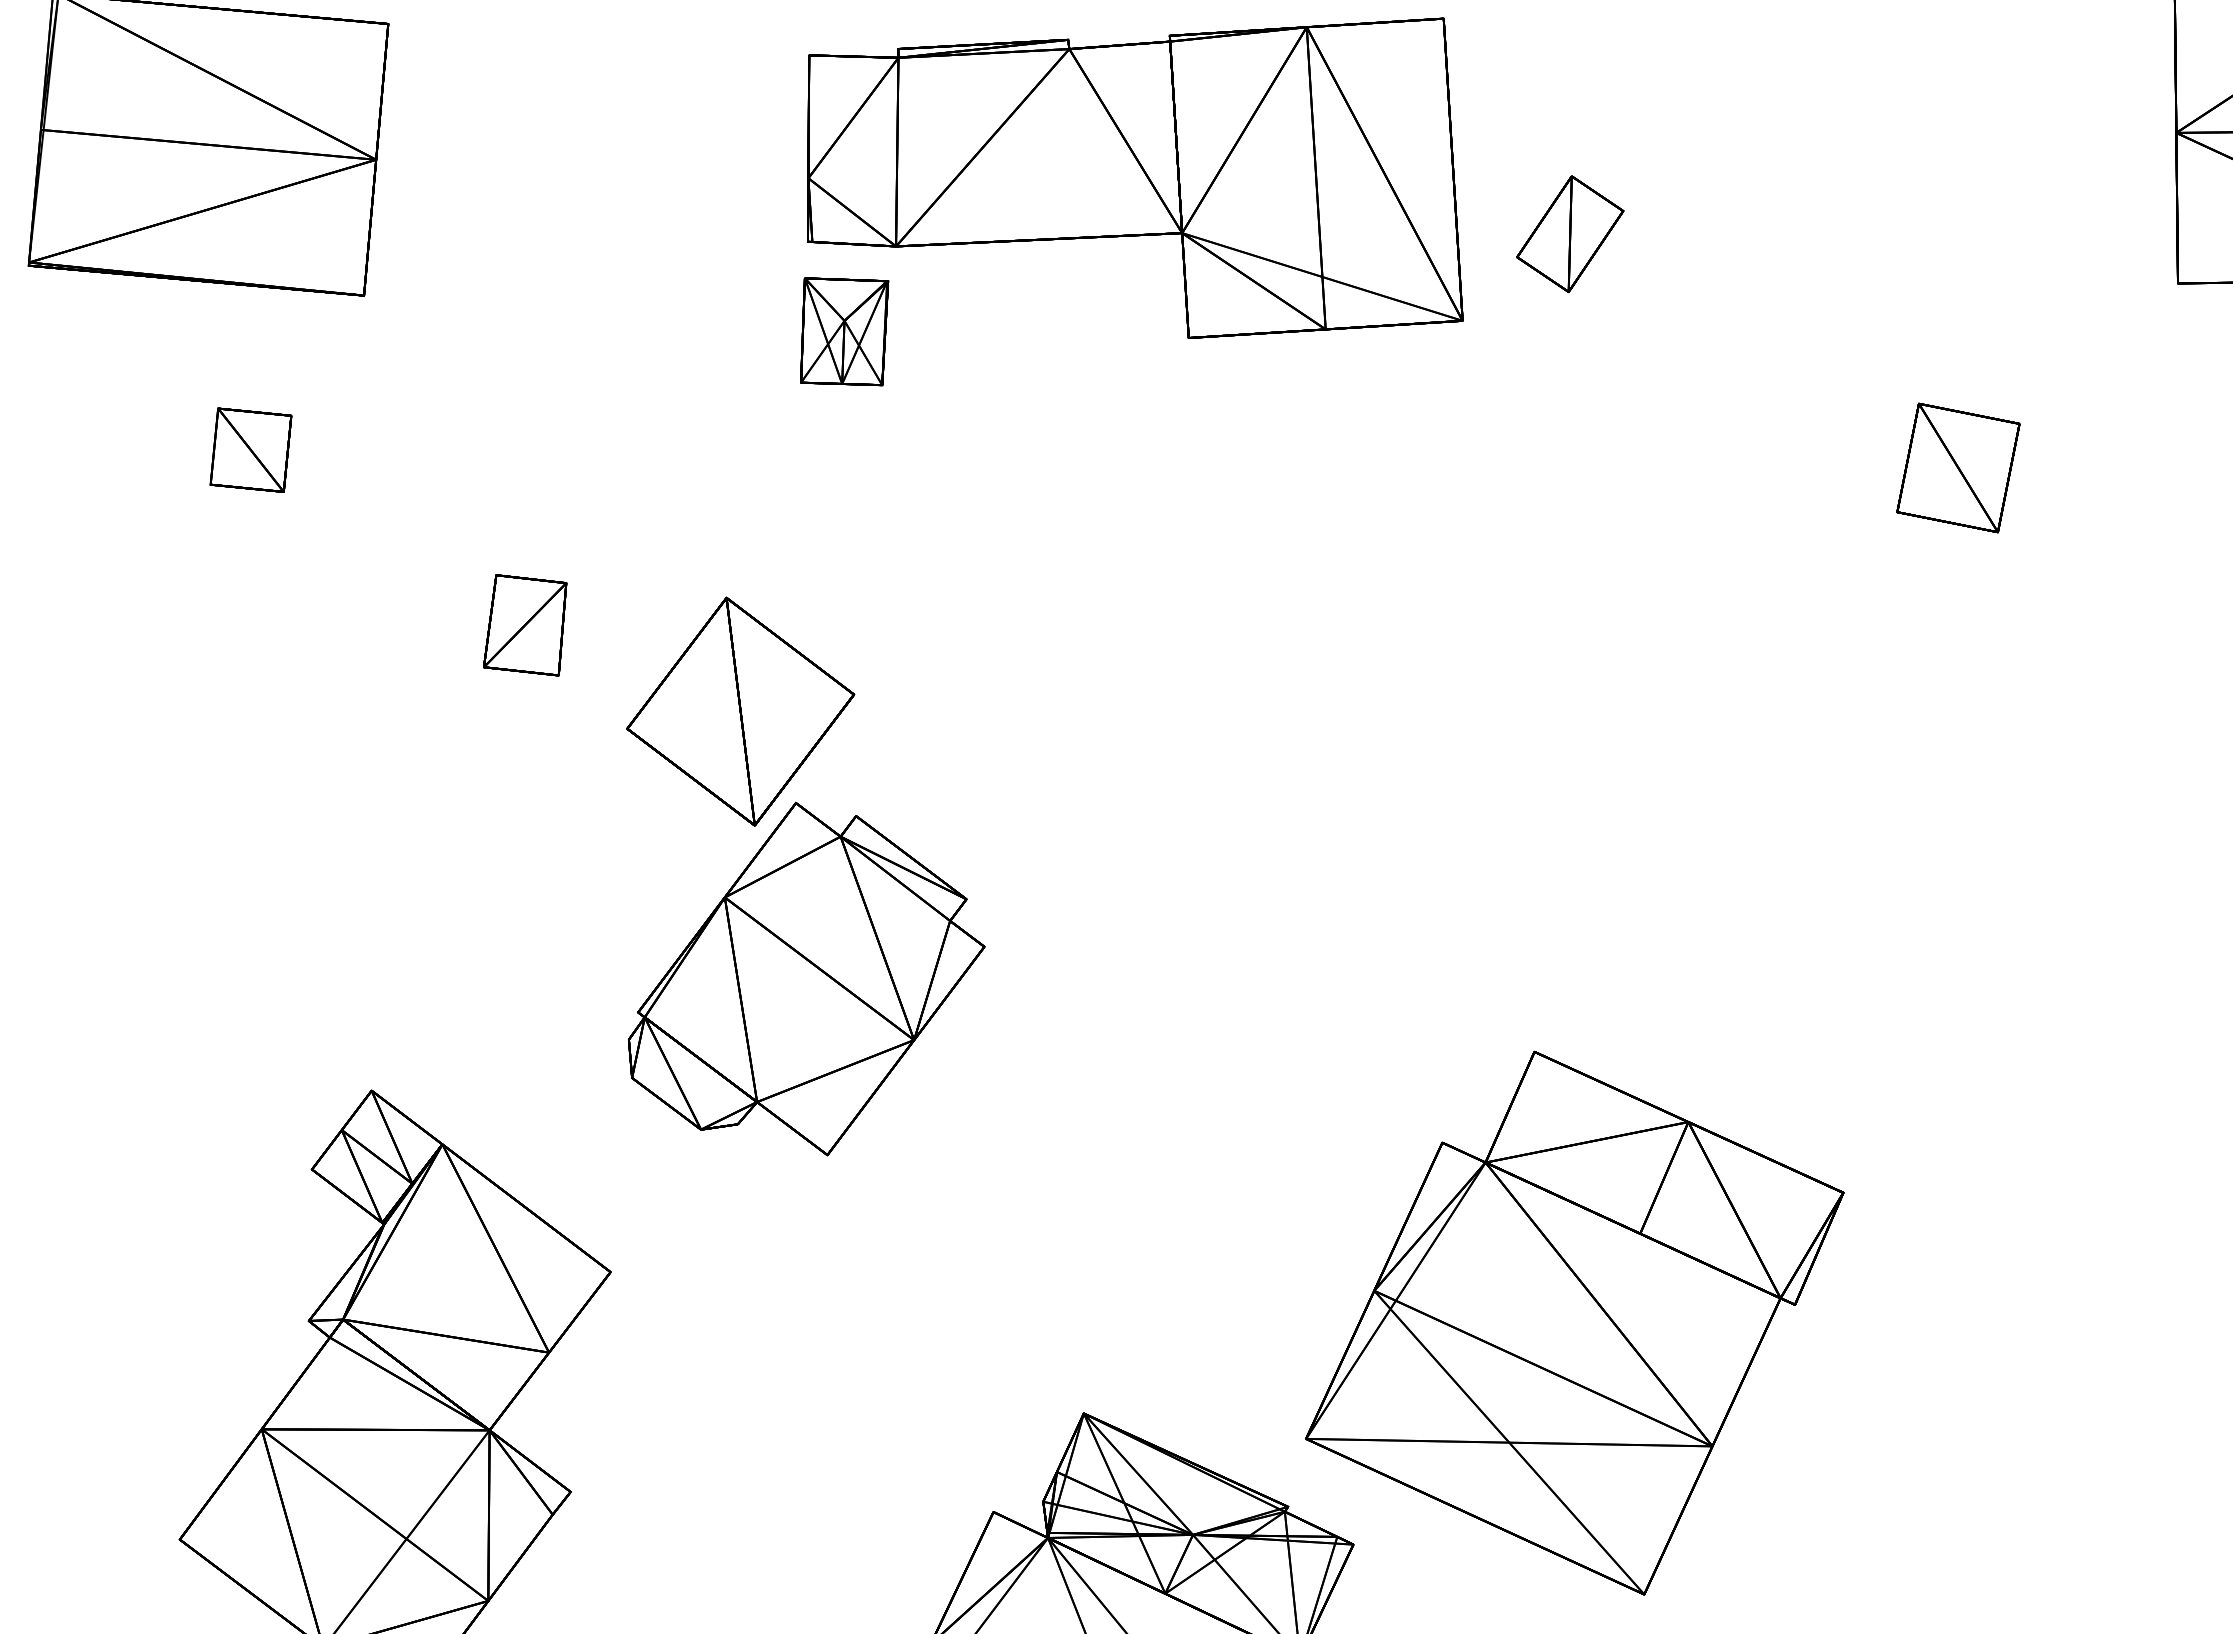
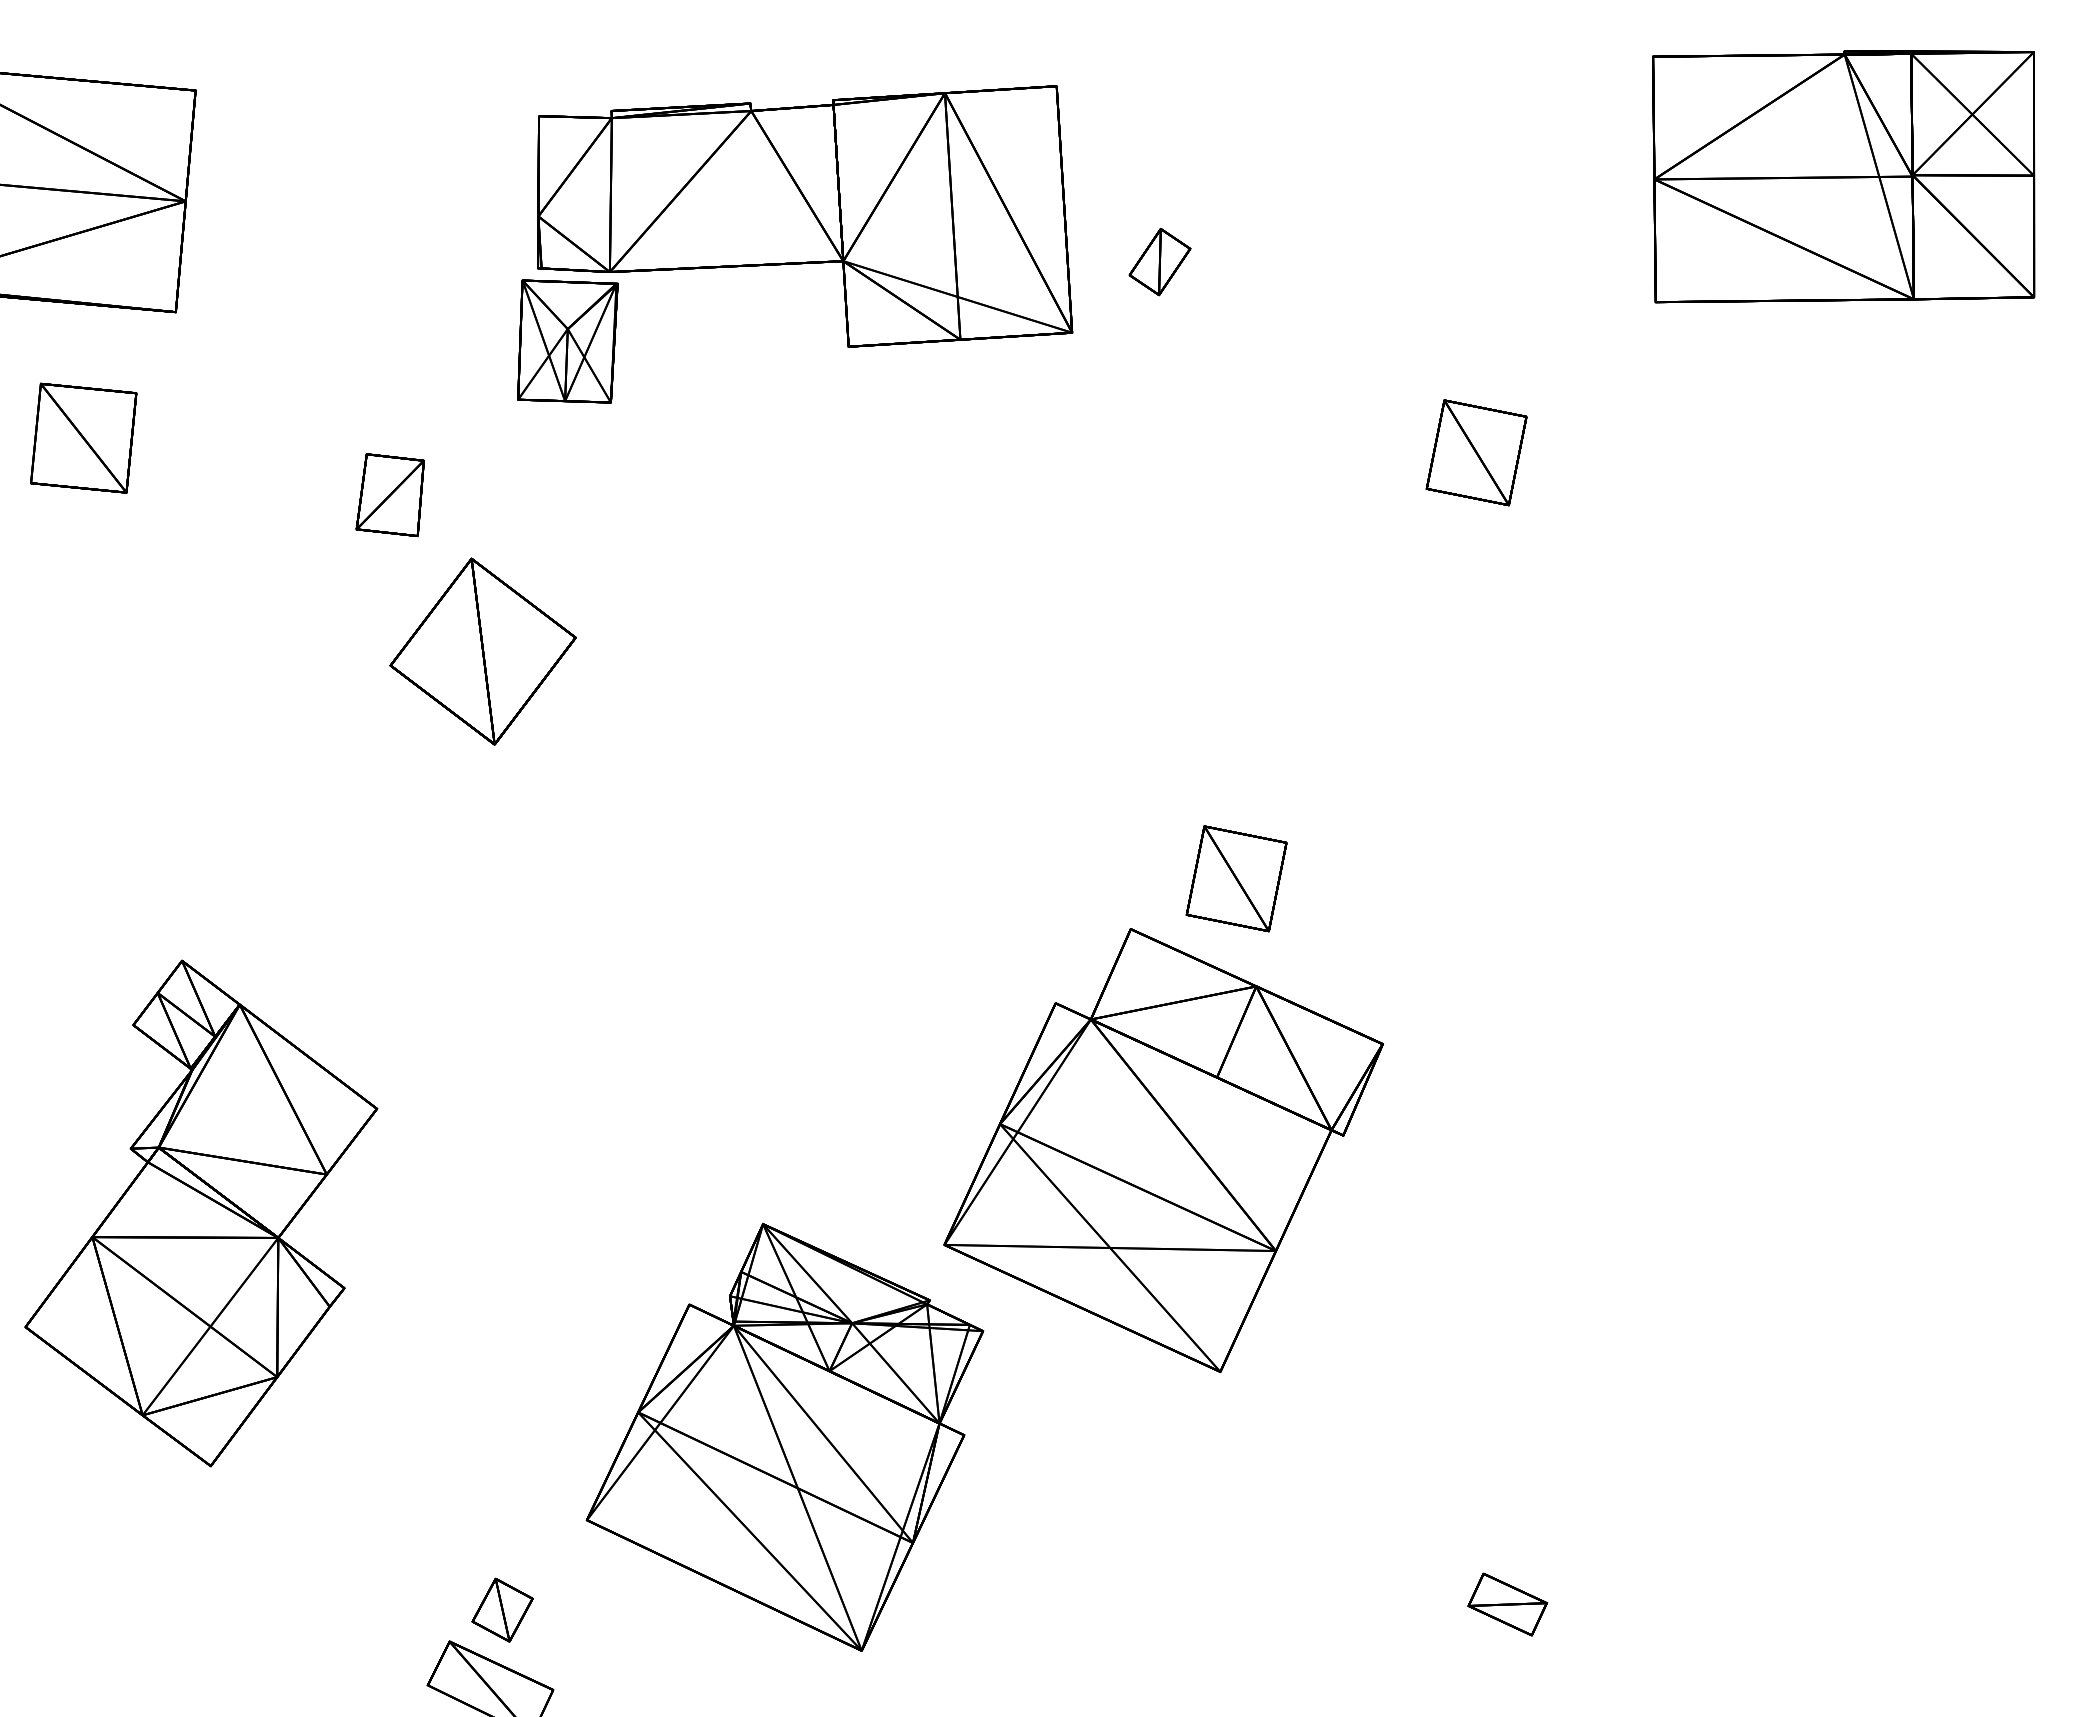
part: (1569, 233) -> (1159, 261), size x0.7
part: (844, 331) -> (567, 341), size x1.4
part: (250, 450) -> (83, 438), size x1.6
part: (524, 625) -> (389, 495), moved
part: (807, 978) -> (537, 869), removed
part: (1664, 989) -> (1236, 878), added

